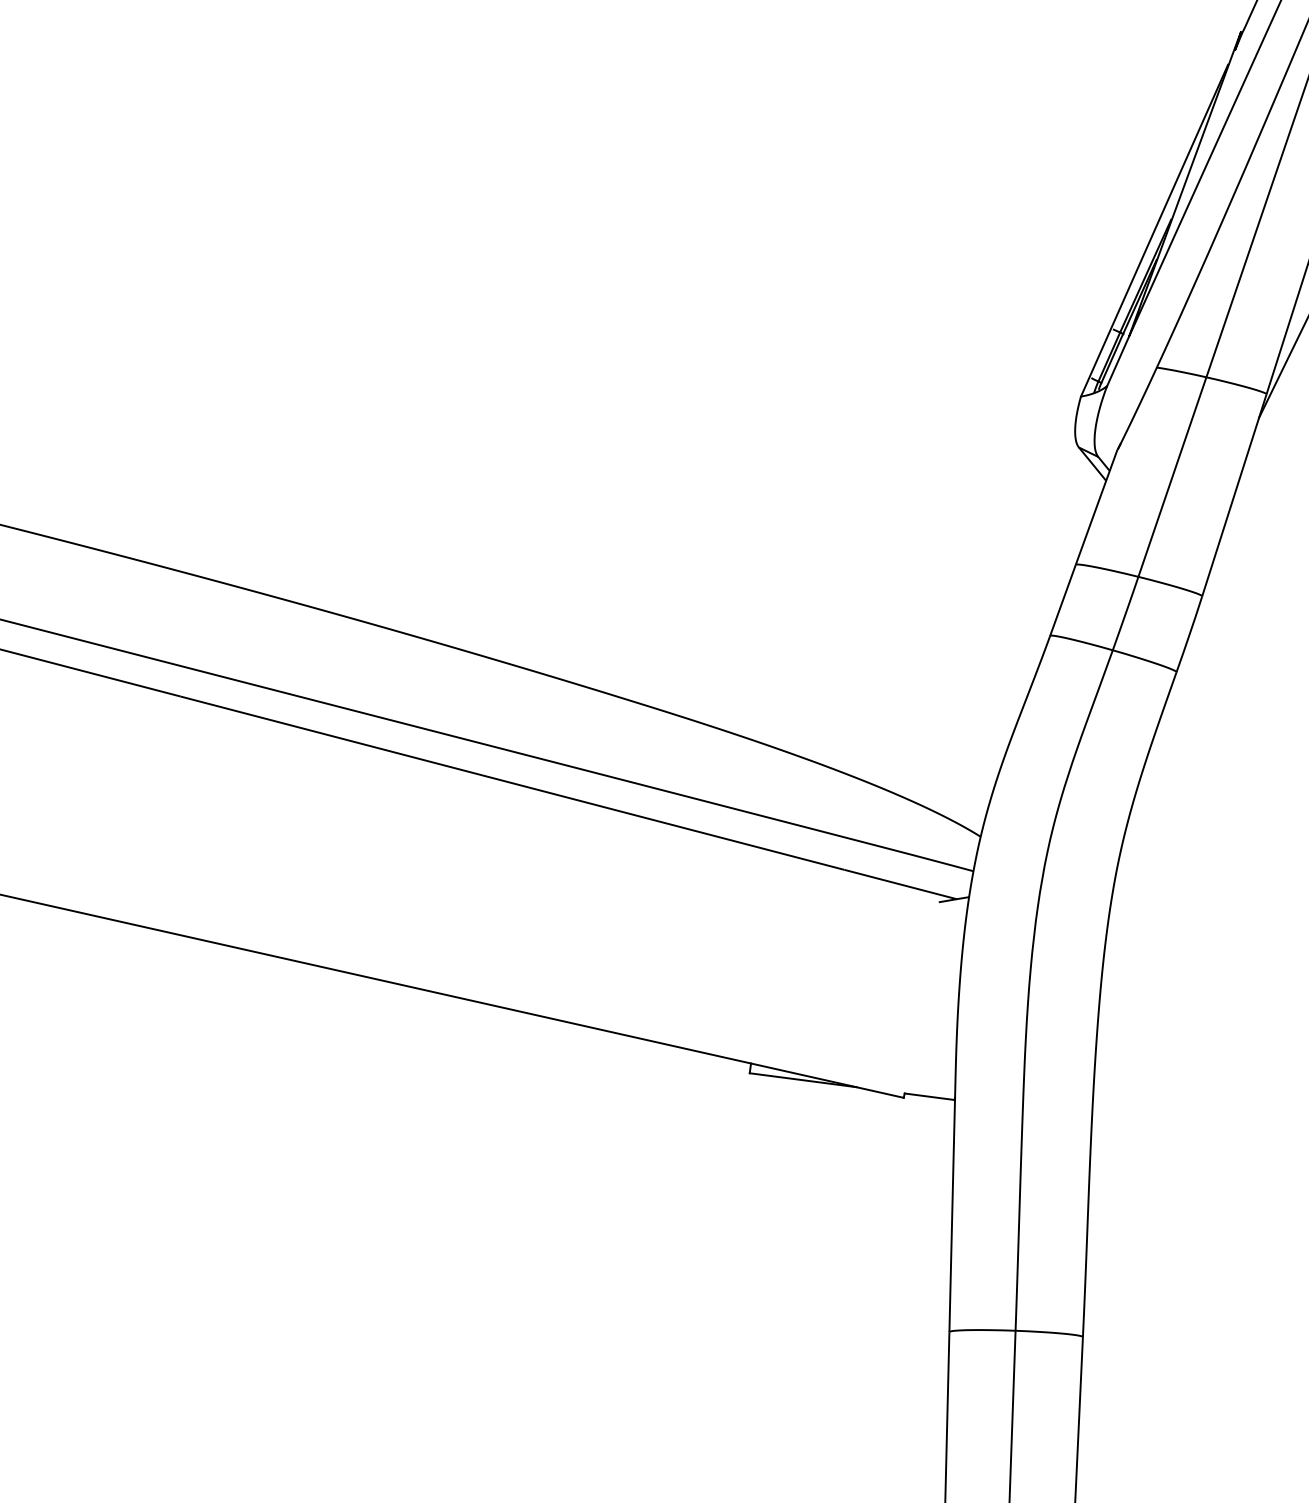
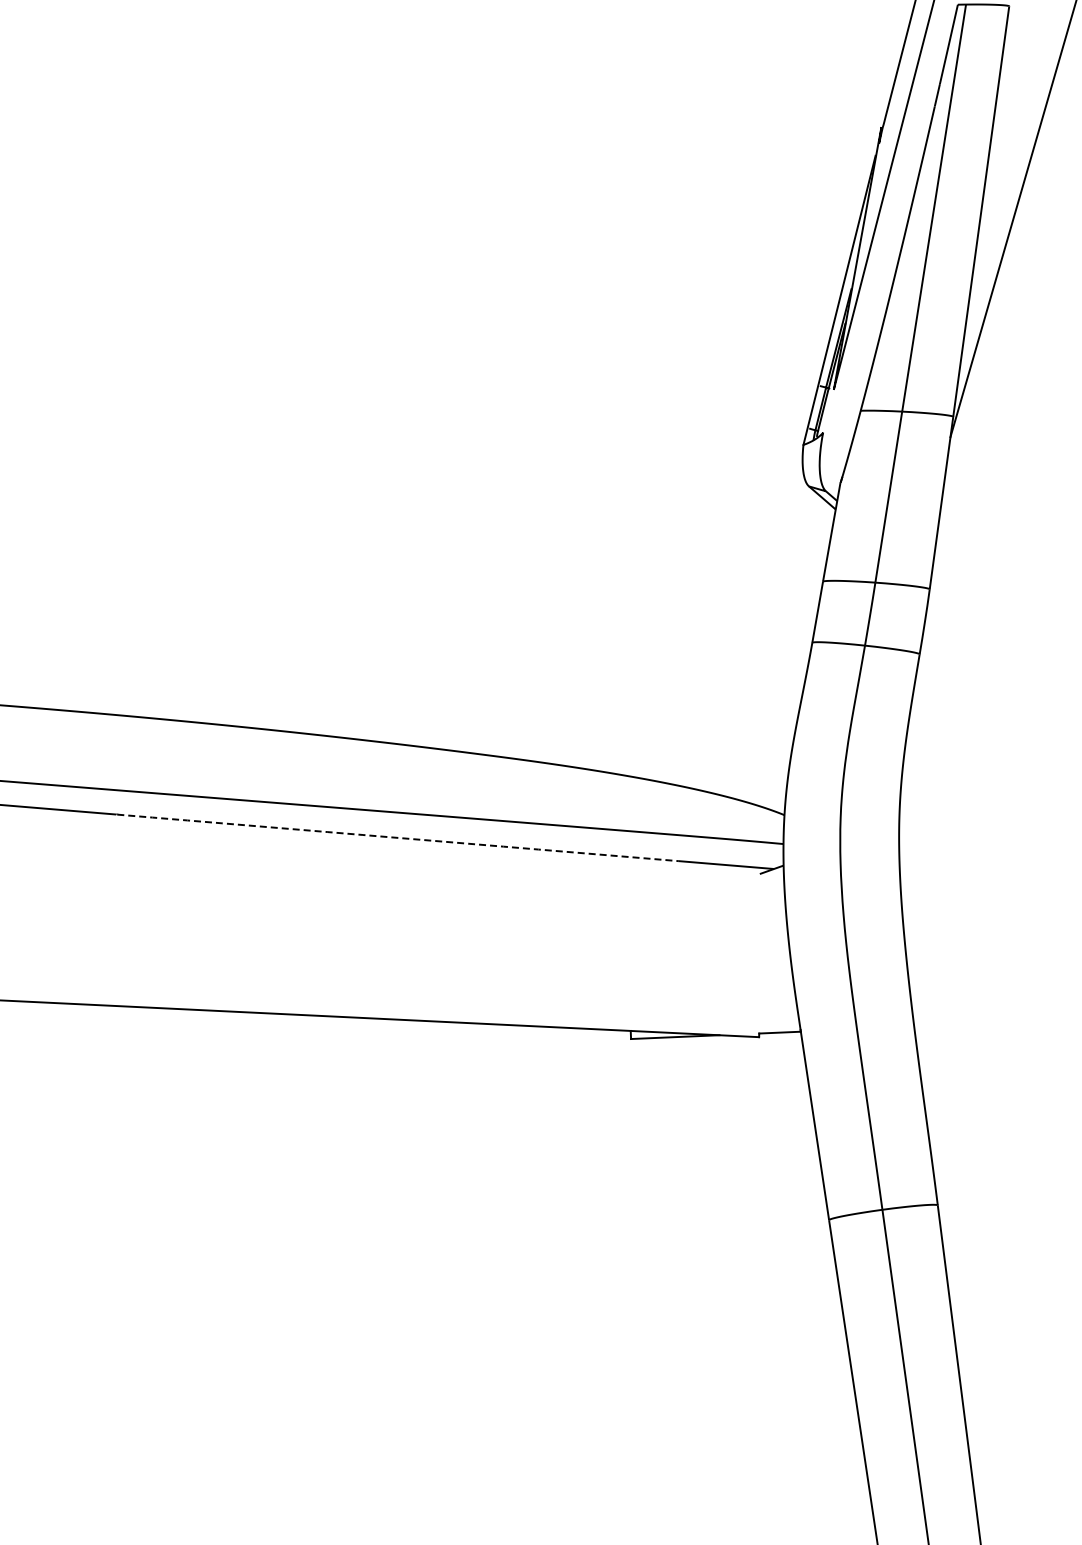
line: (1118, 360) -> (828, 410), removed
arc: (512, 782) -> (398, 837), solid -> dashed

